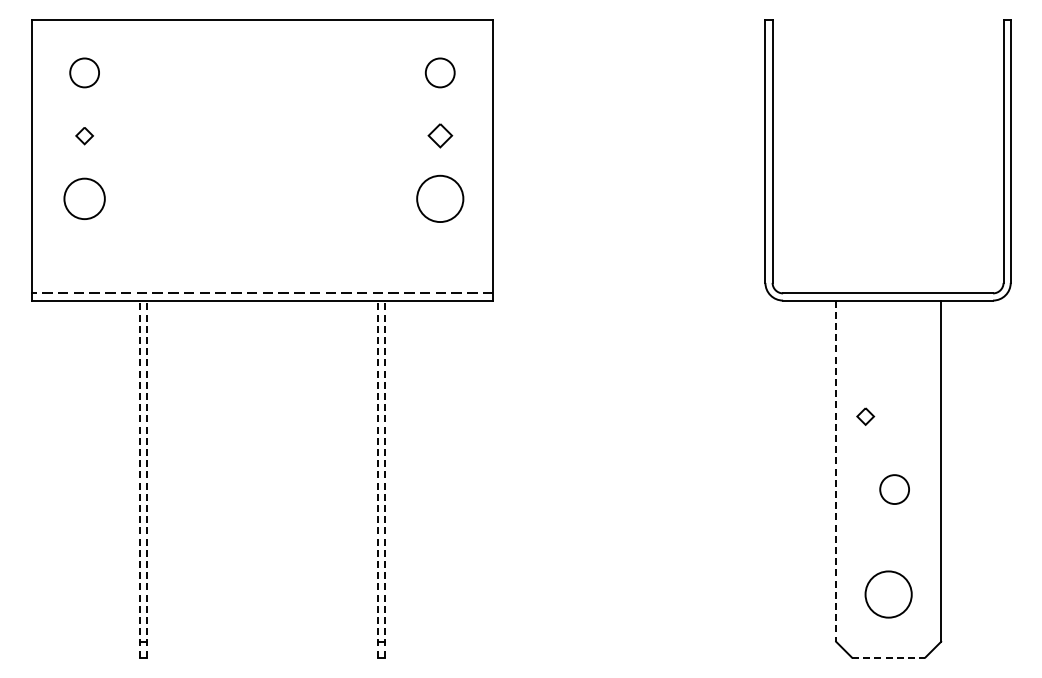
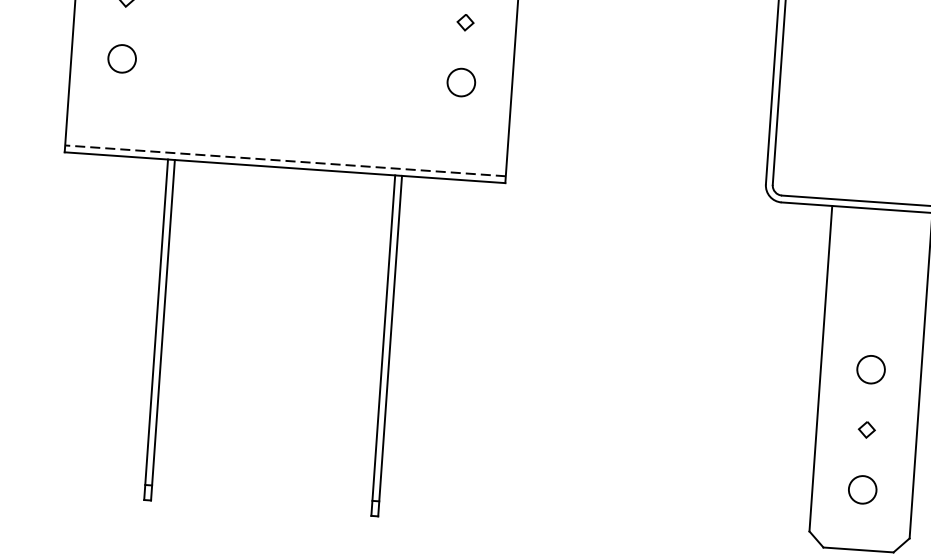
part: (439, 136) -> (464, 23), size x0.71
circle: (84, 198) -> (122, 58), size x0.71
circle: (439, 198) -> (460, 82), size x0.62
part: (865, 416) -> (866, 429), moved
line: (836, 471) -> (821, 369), dashed -> solid
line: (139, 478) -> (155, 329), dashed -> solid
line: (147, 478) -> (163, 329), dashed -> solid
line: (377, 478) -> (382, 345), dashed -> solid
line: (385, 478) -> (390, 345), dashed -> solid
circle: (894, 489) -> (870, 369), moved
circle: (888, 594) -> (862, 489), size x0.62
line: (888, 657) -> (858, 549), dashed -> solid

